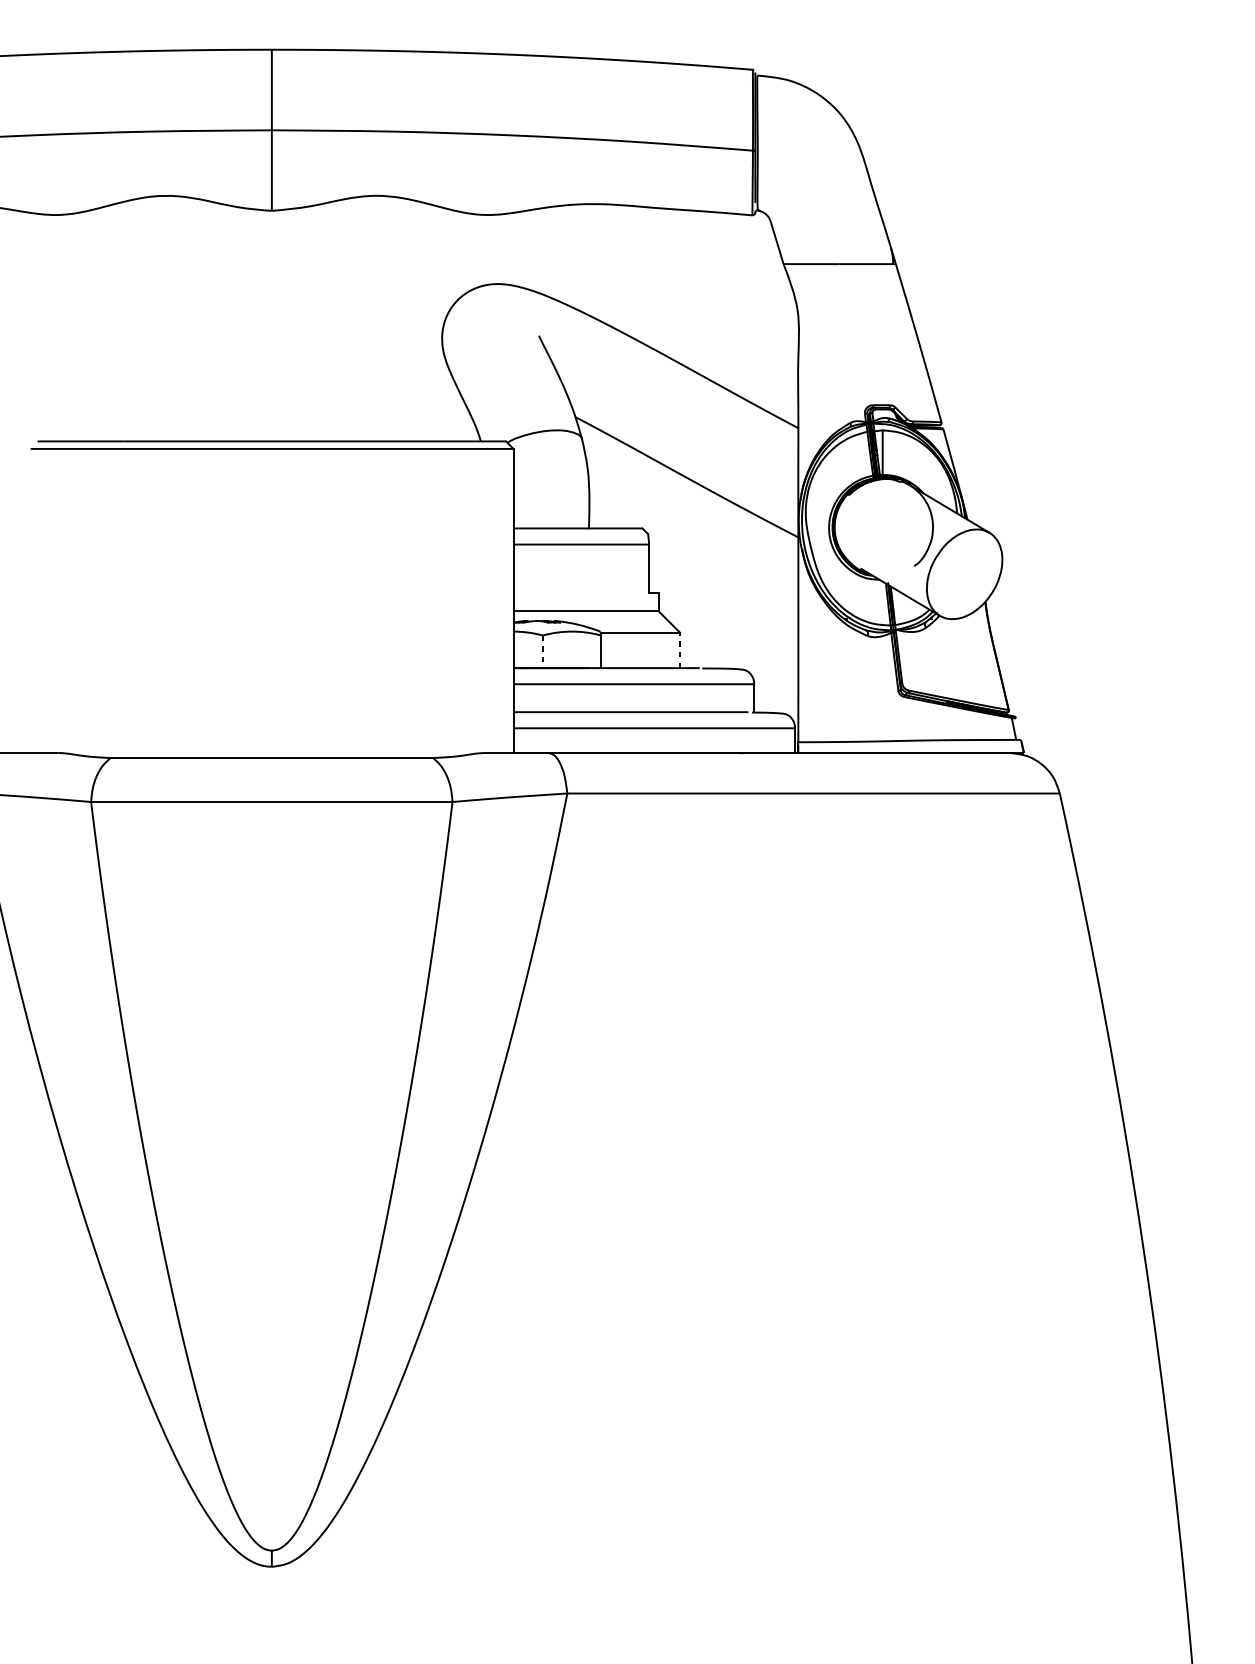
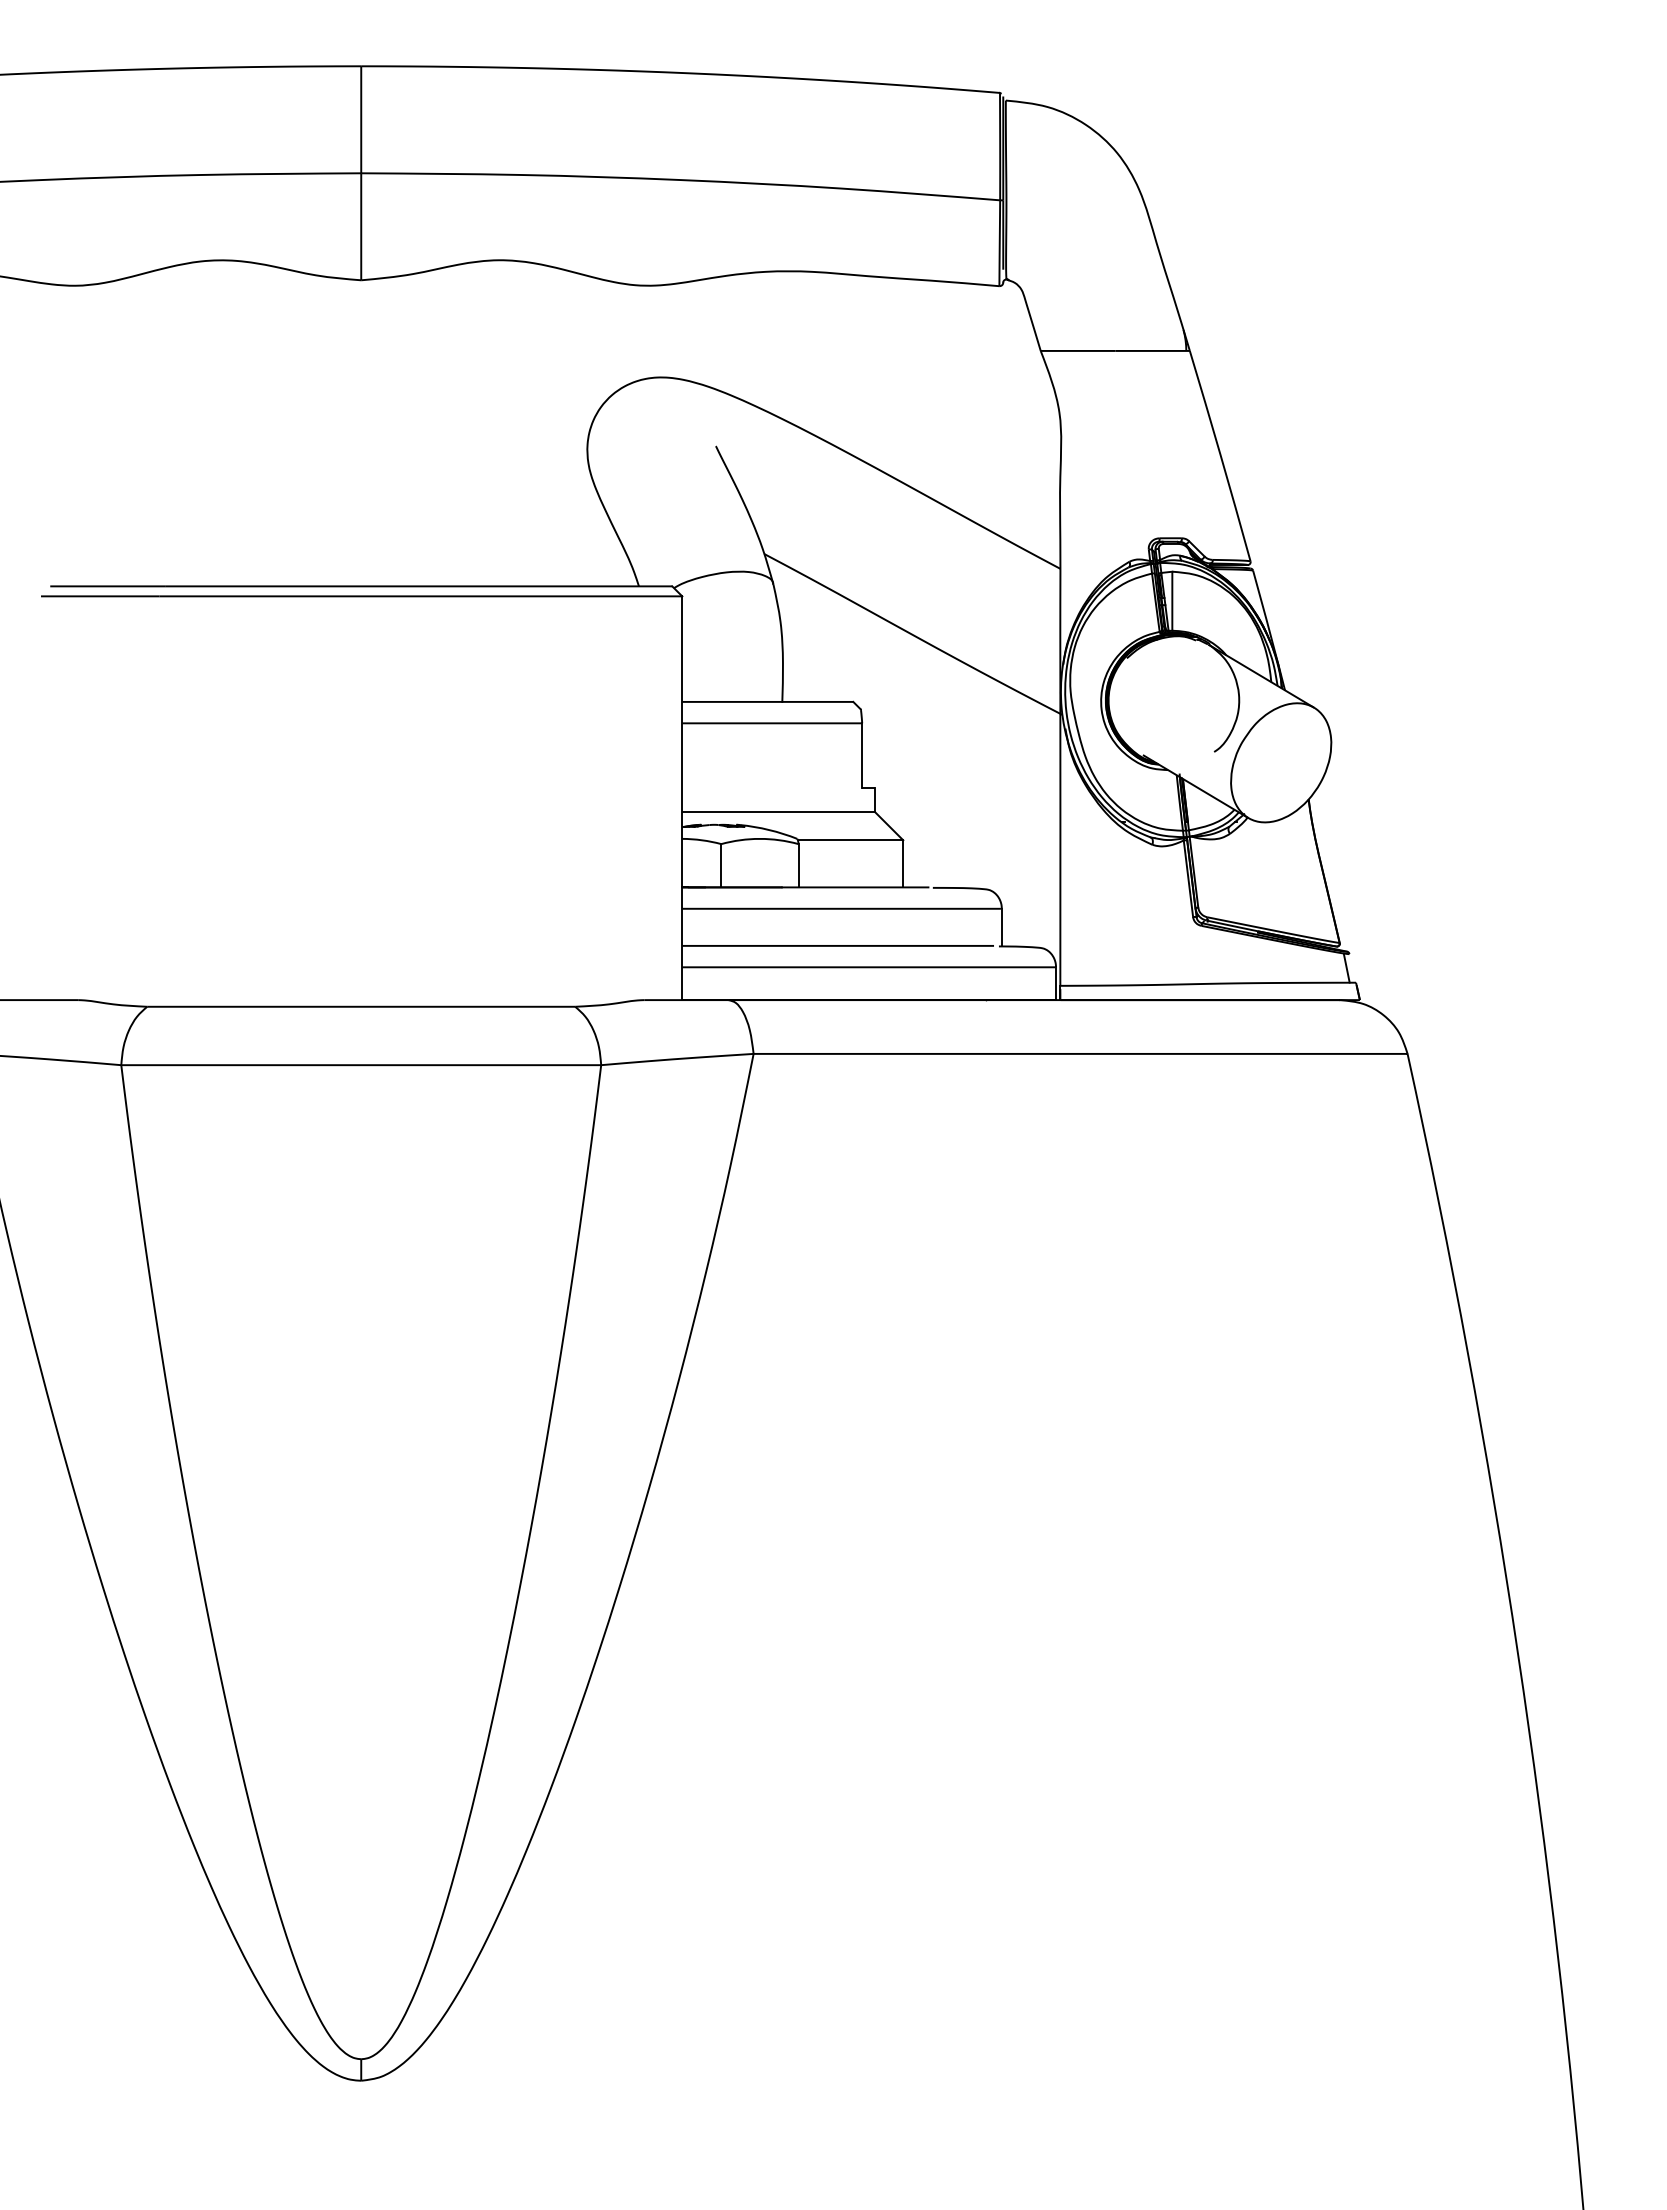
line: (680, 650) -> (903, 863), dashed -> solid
line: (543, 651) -> (721, 865), dashed -> solid

